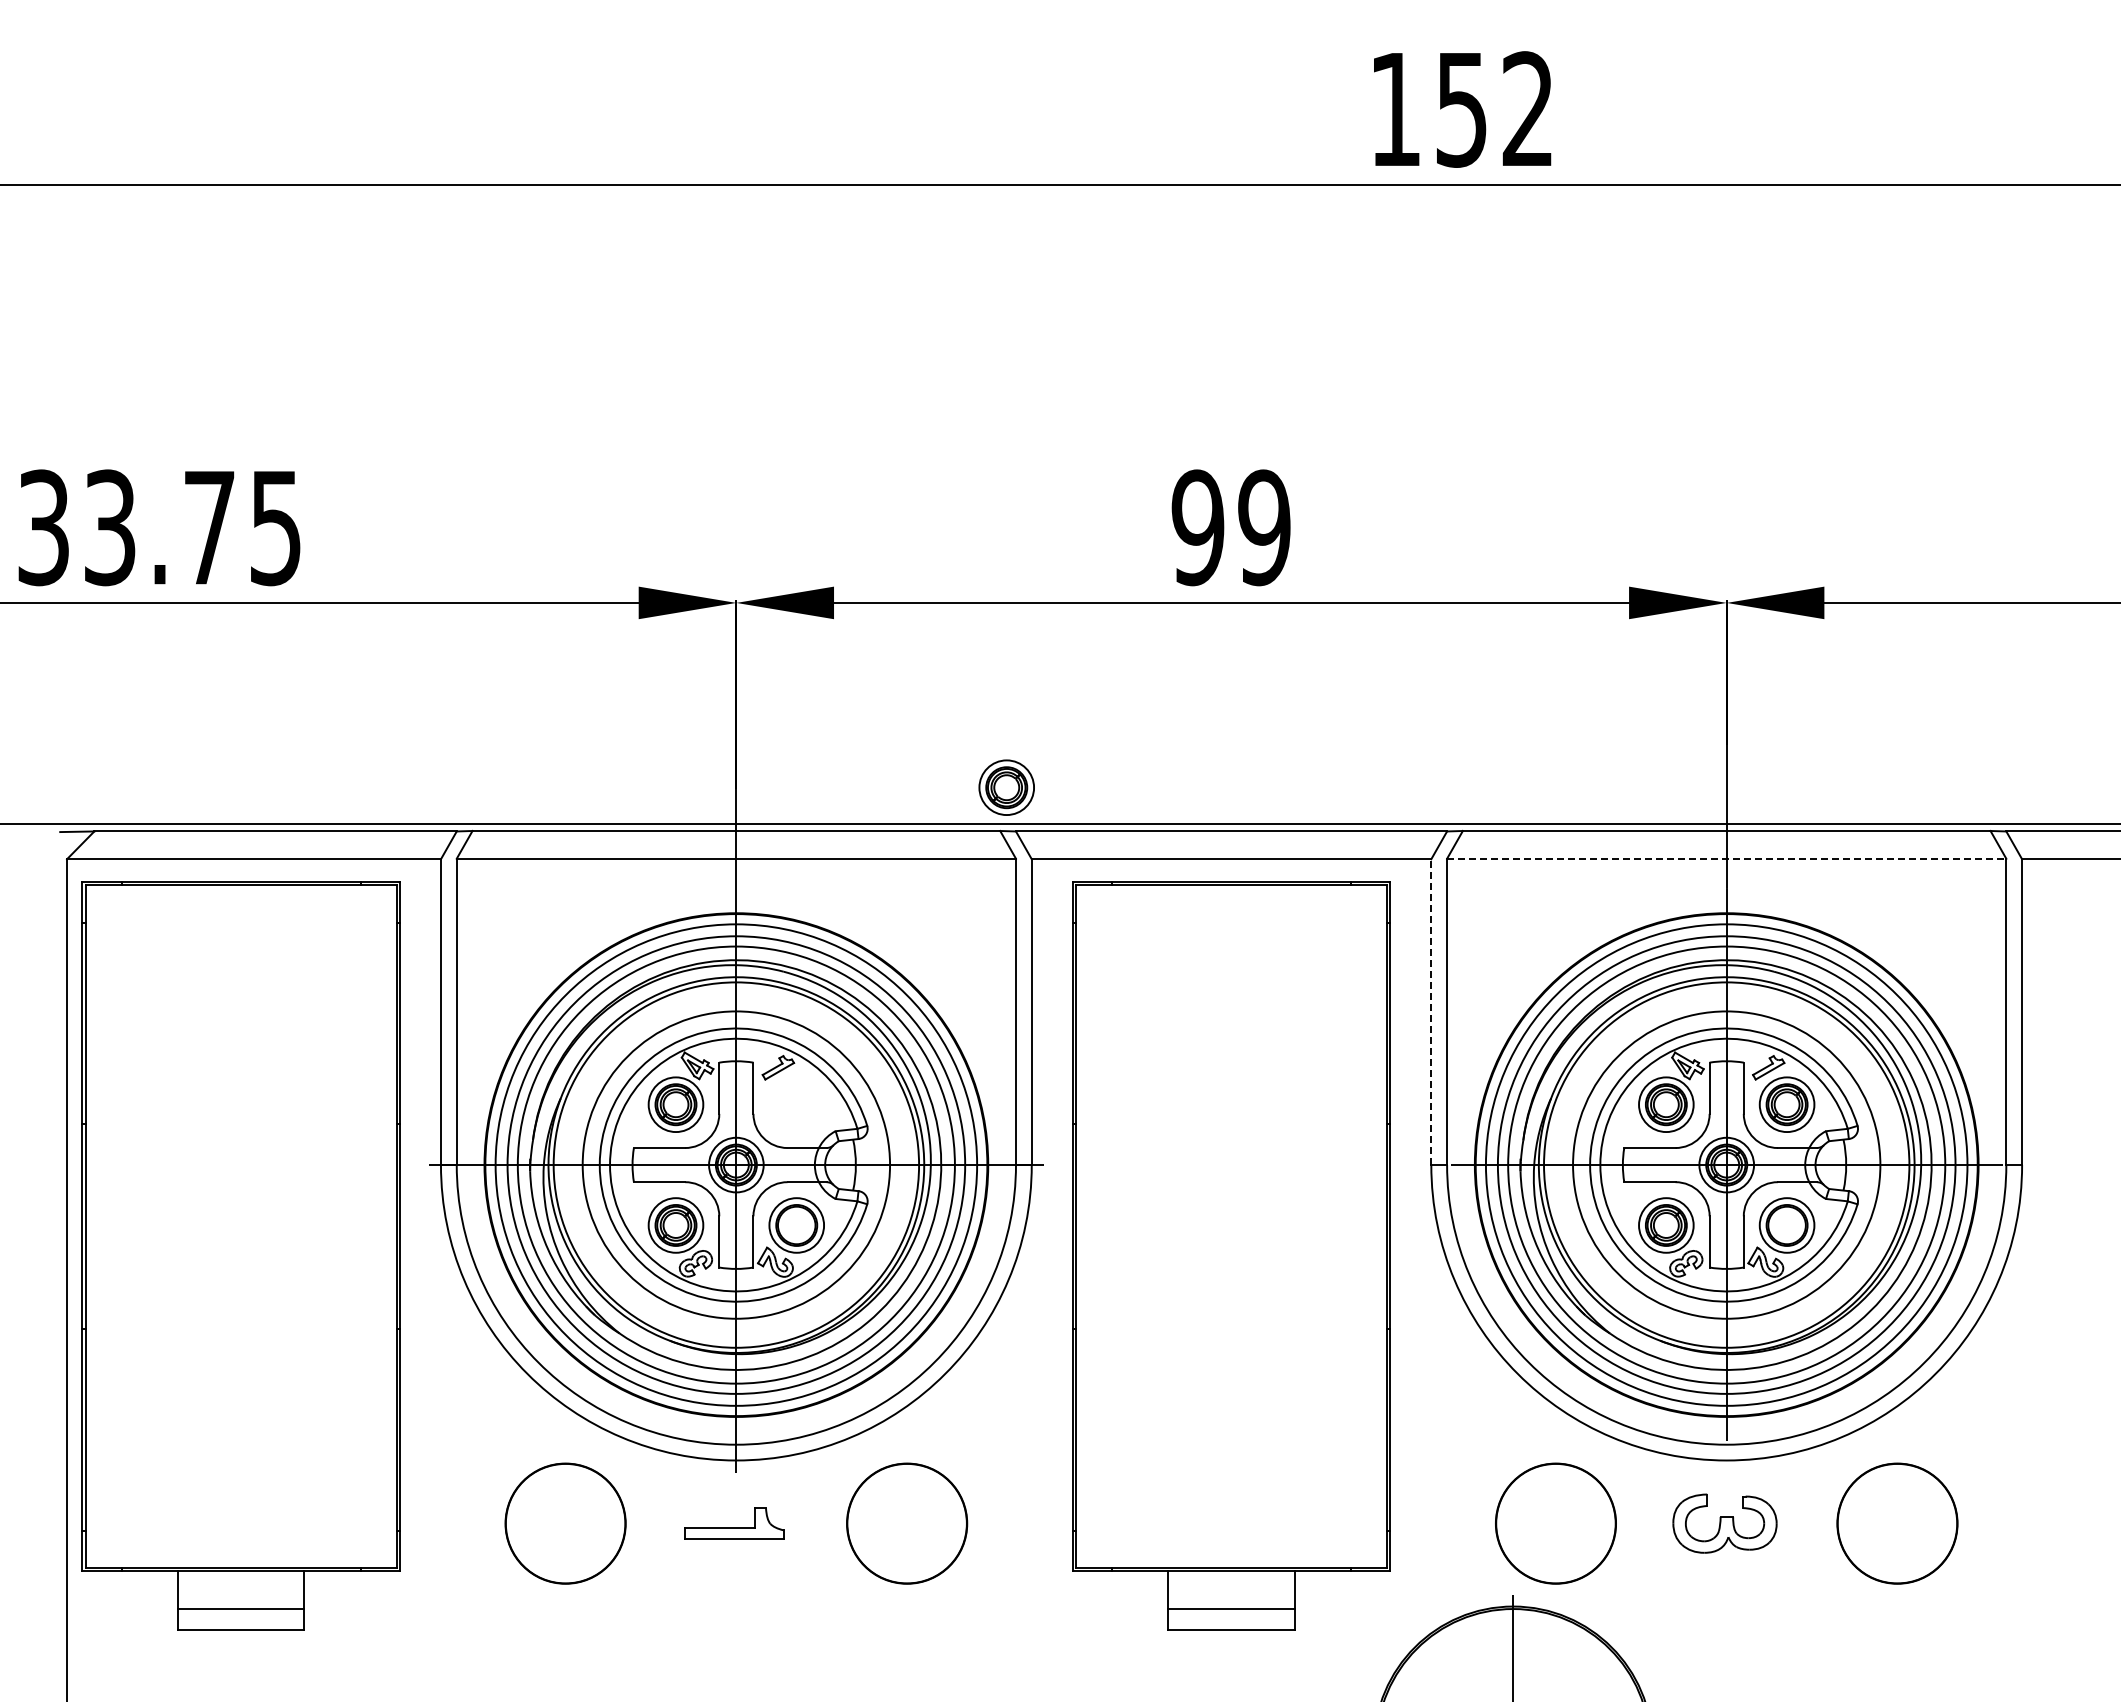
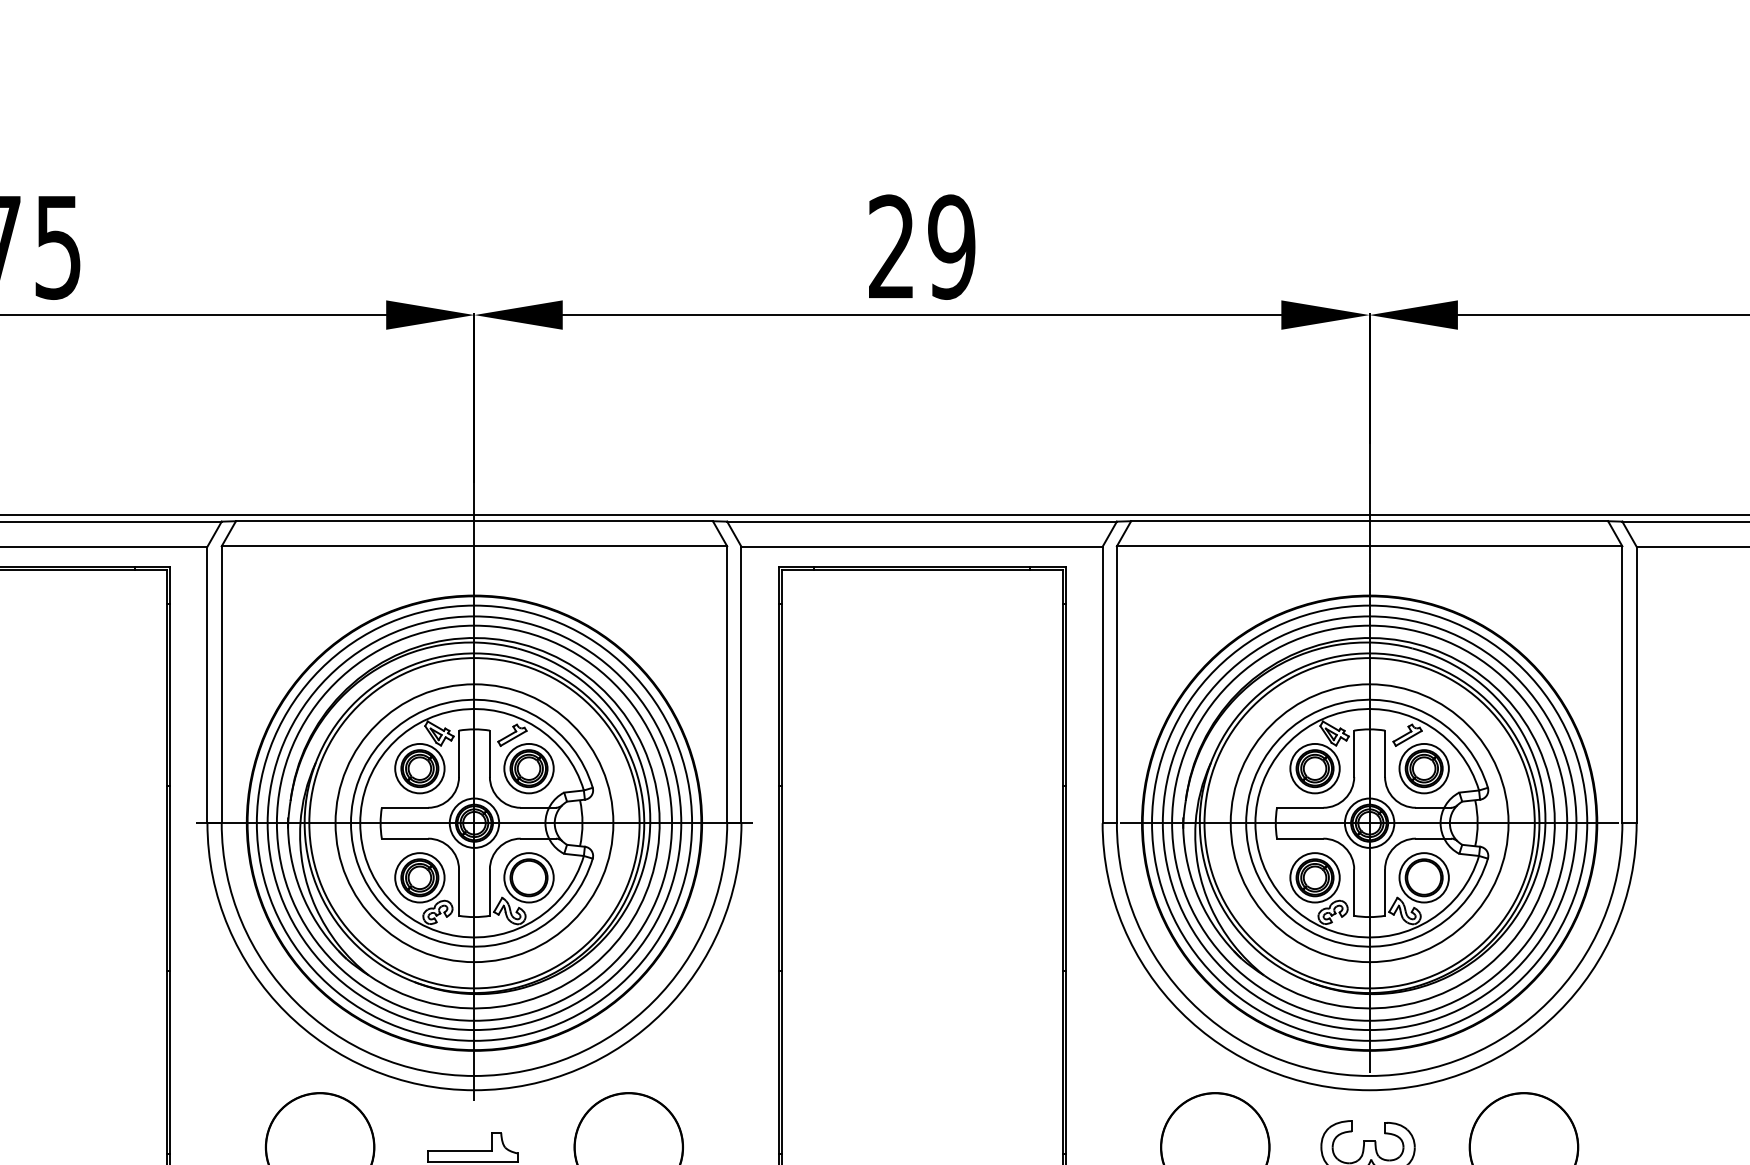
text: (1197, 527) -> (891, 246), 99 -> 29
part: (1006, 787) -> (528, 768), moved
line: (1726, 858) -> (1369, 546), dashed -> solid
line: (1431, 1012) -> (1102, 685), dashed -> solid

